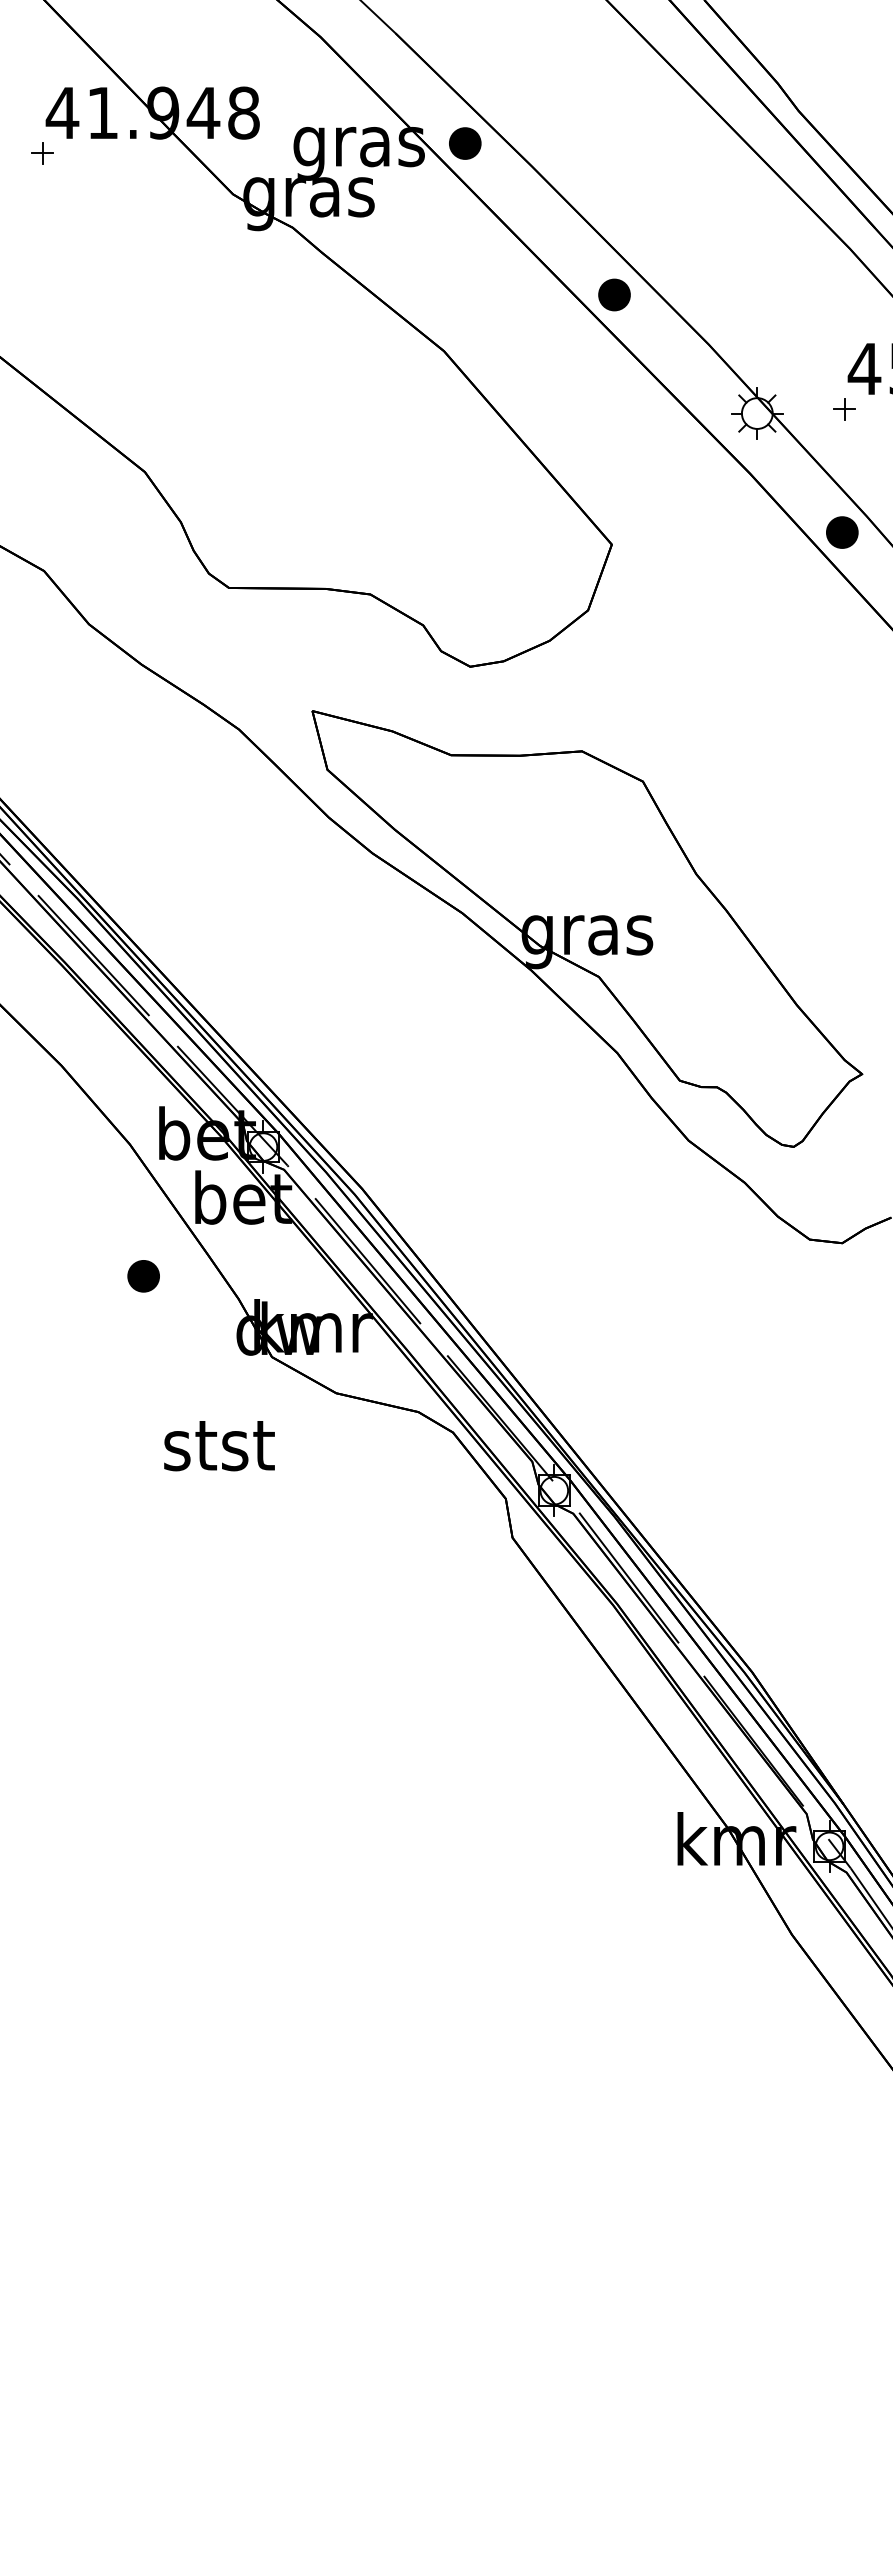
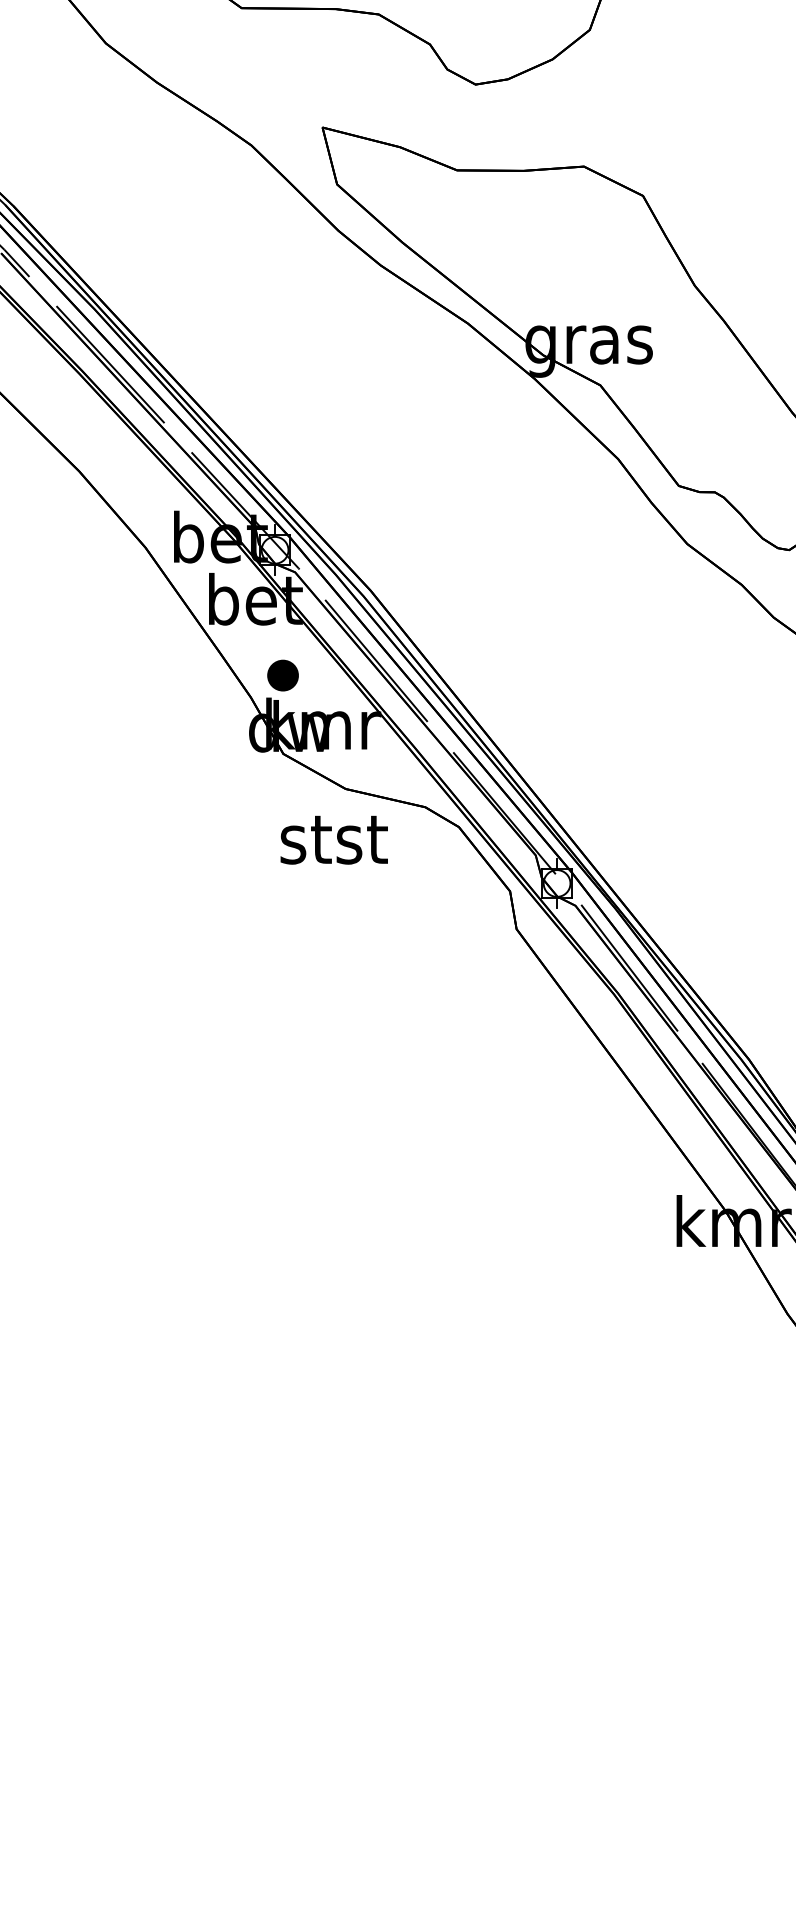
part: (143, 1276) -> (282, 675), moved
text: (219, 1446) -> (334, 840), moved

